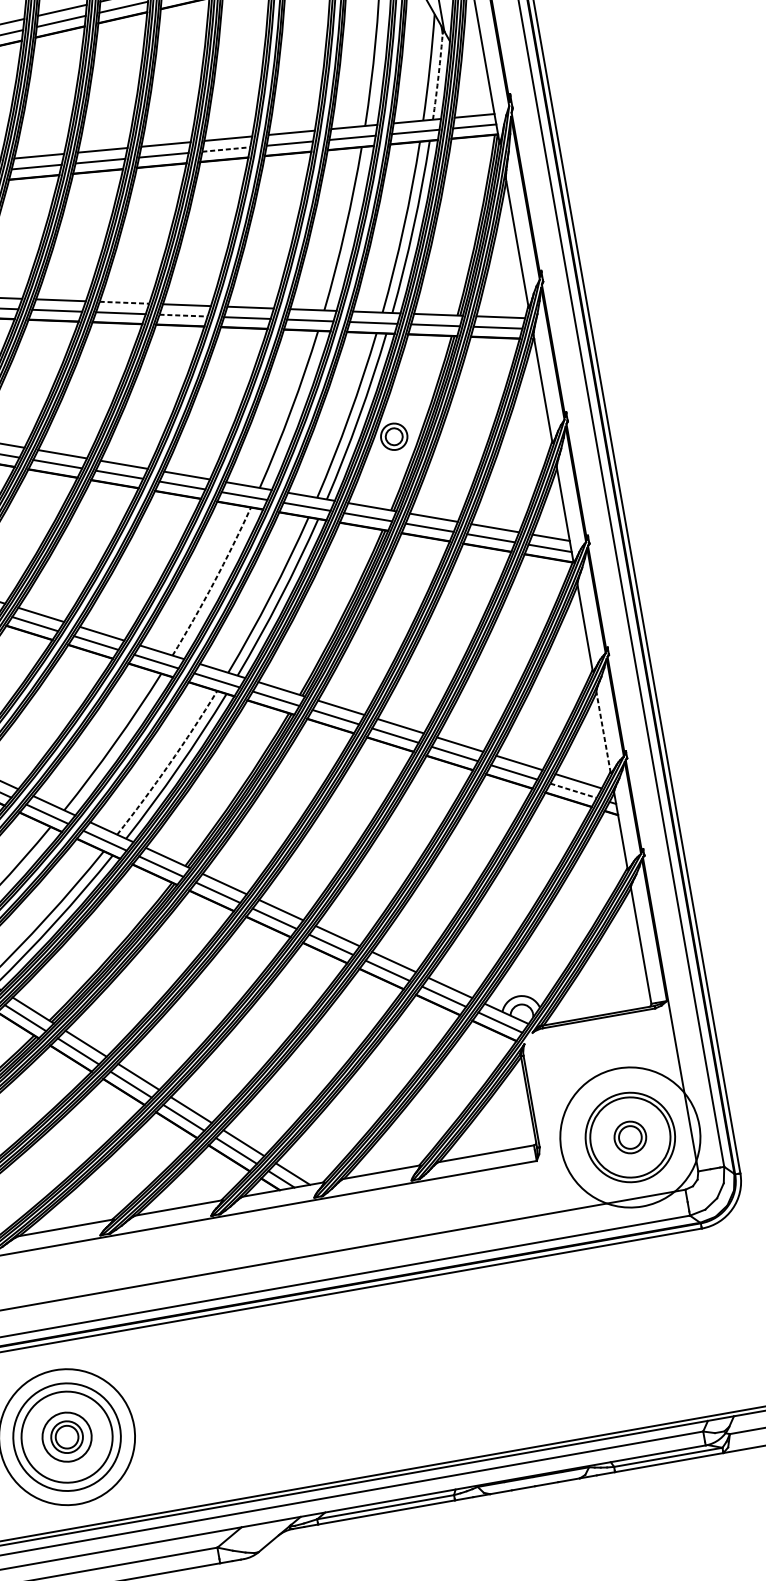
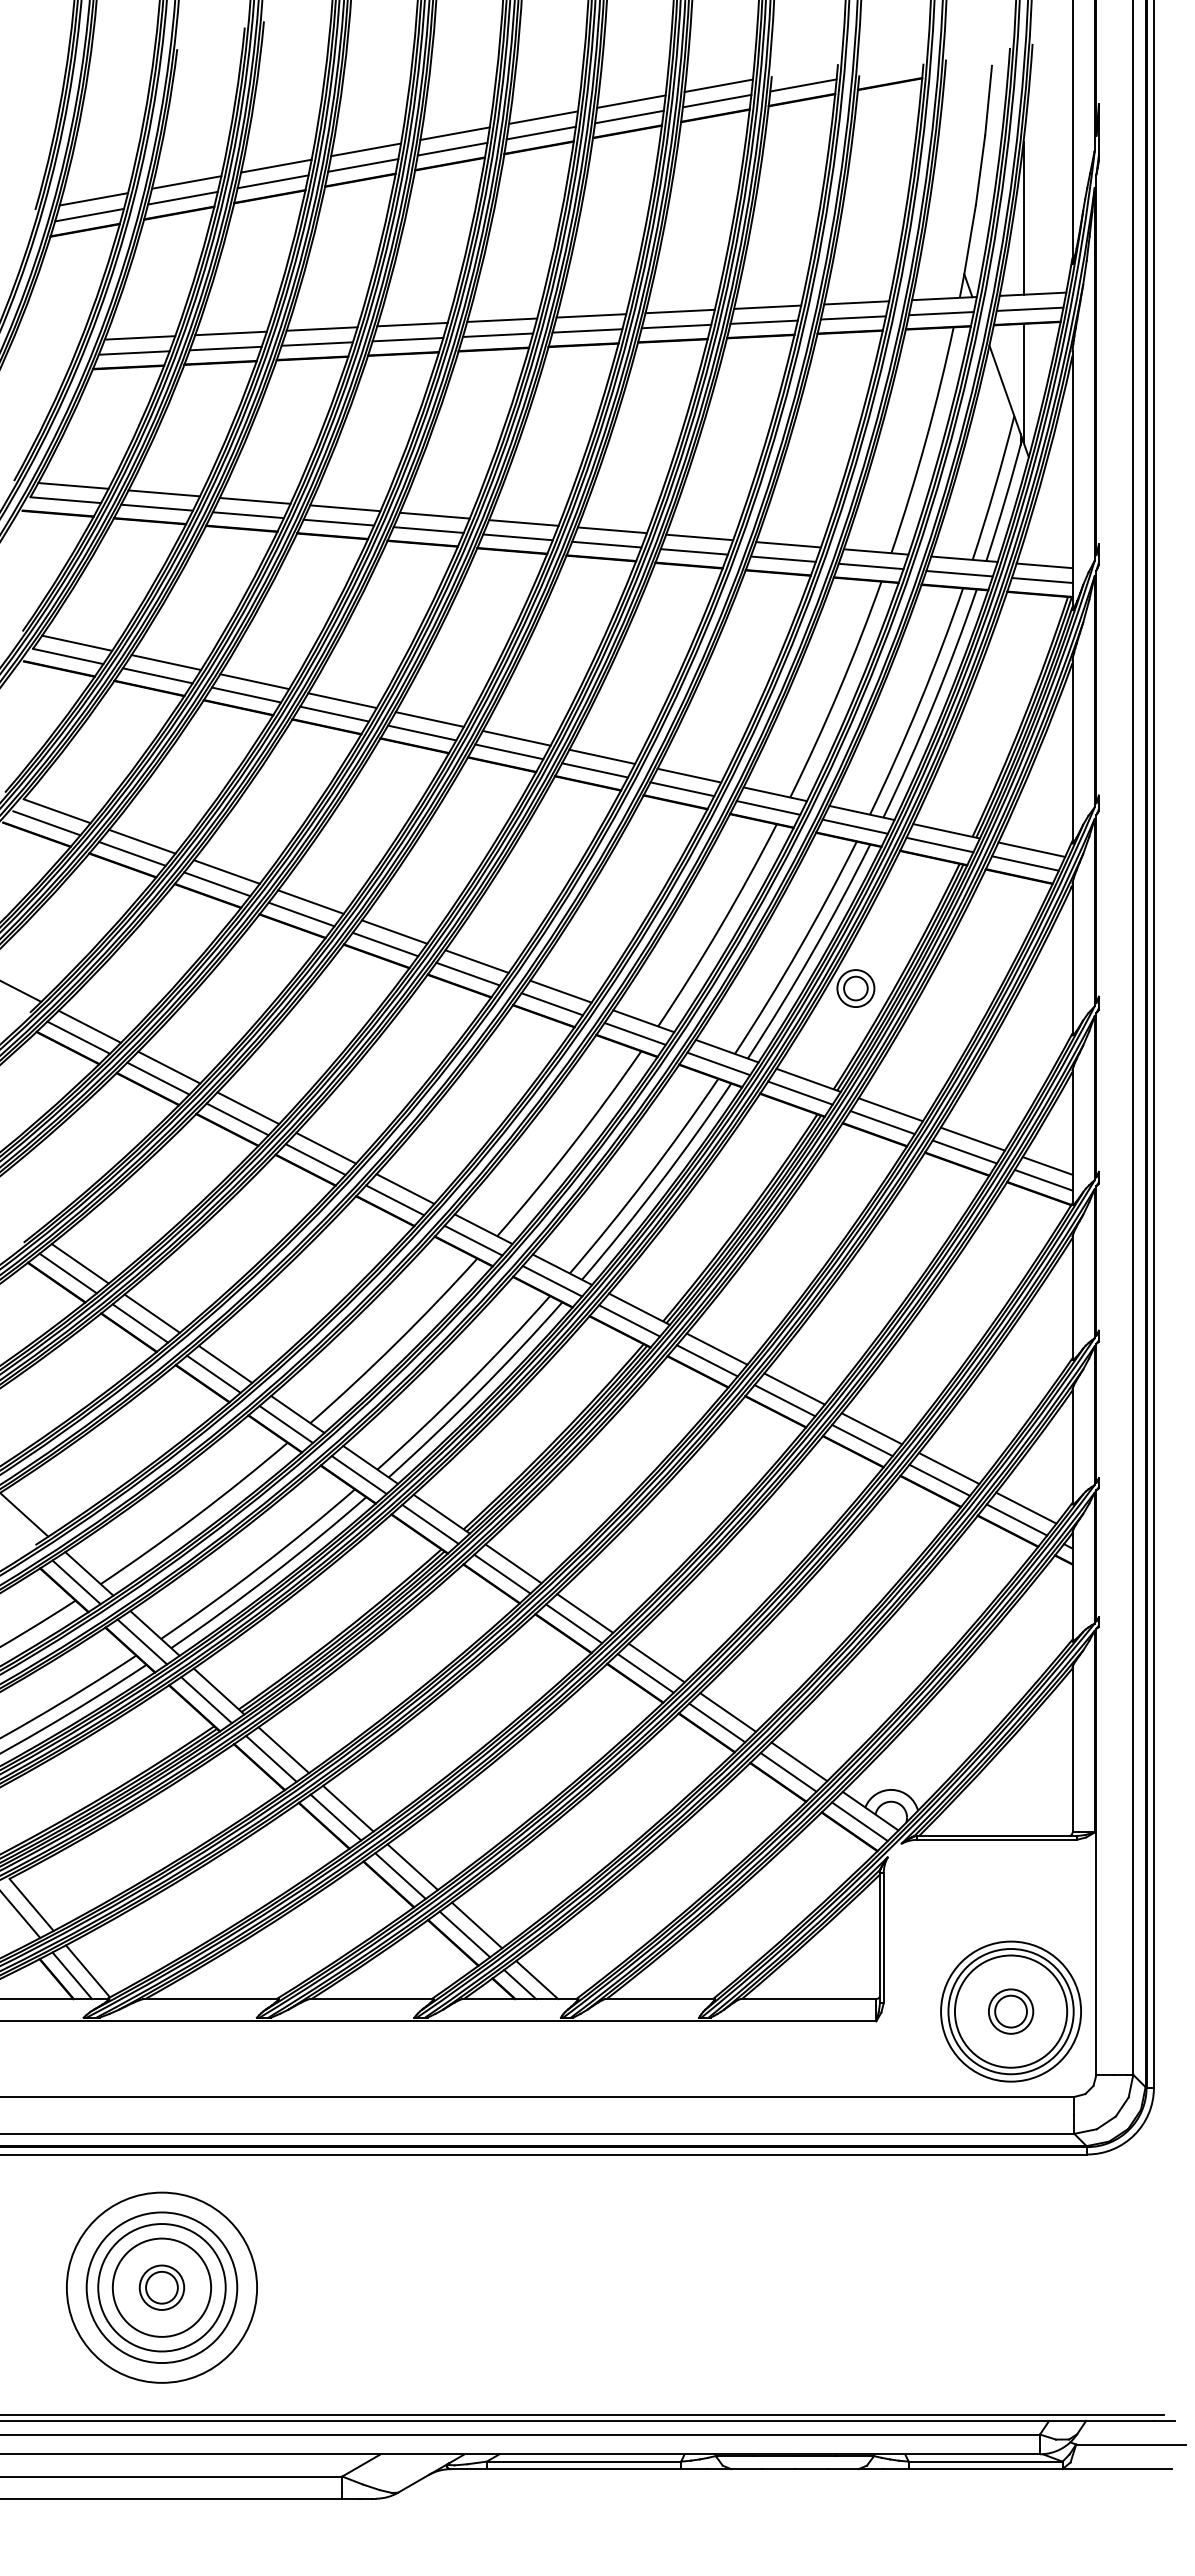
arc: (438, 74) -> (1005, 500), dashed -> solid
line: (226, 149) -> (694, 551), dashed -> solid
line: (124, 302) -> (516, 738), dashed -> solid
line: (183, 315) -> (595, 770), dashed -> solid
arc: (213, 582) -> (571, 1145), dashed -> solid
line: (603, 732) -> (1072, 1446), dashed -> solid
arc: (169, 764) -> (466, 1385), dashed -> solid
line: (573, 791) -> (1017, 1520), dashed -> solid
circle: (630, 1137) -> (1011, 2011), size x0.71
circle: (66, 1437) -> (161, 2287), size x1.43

